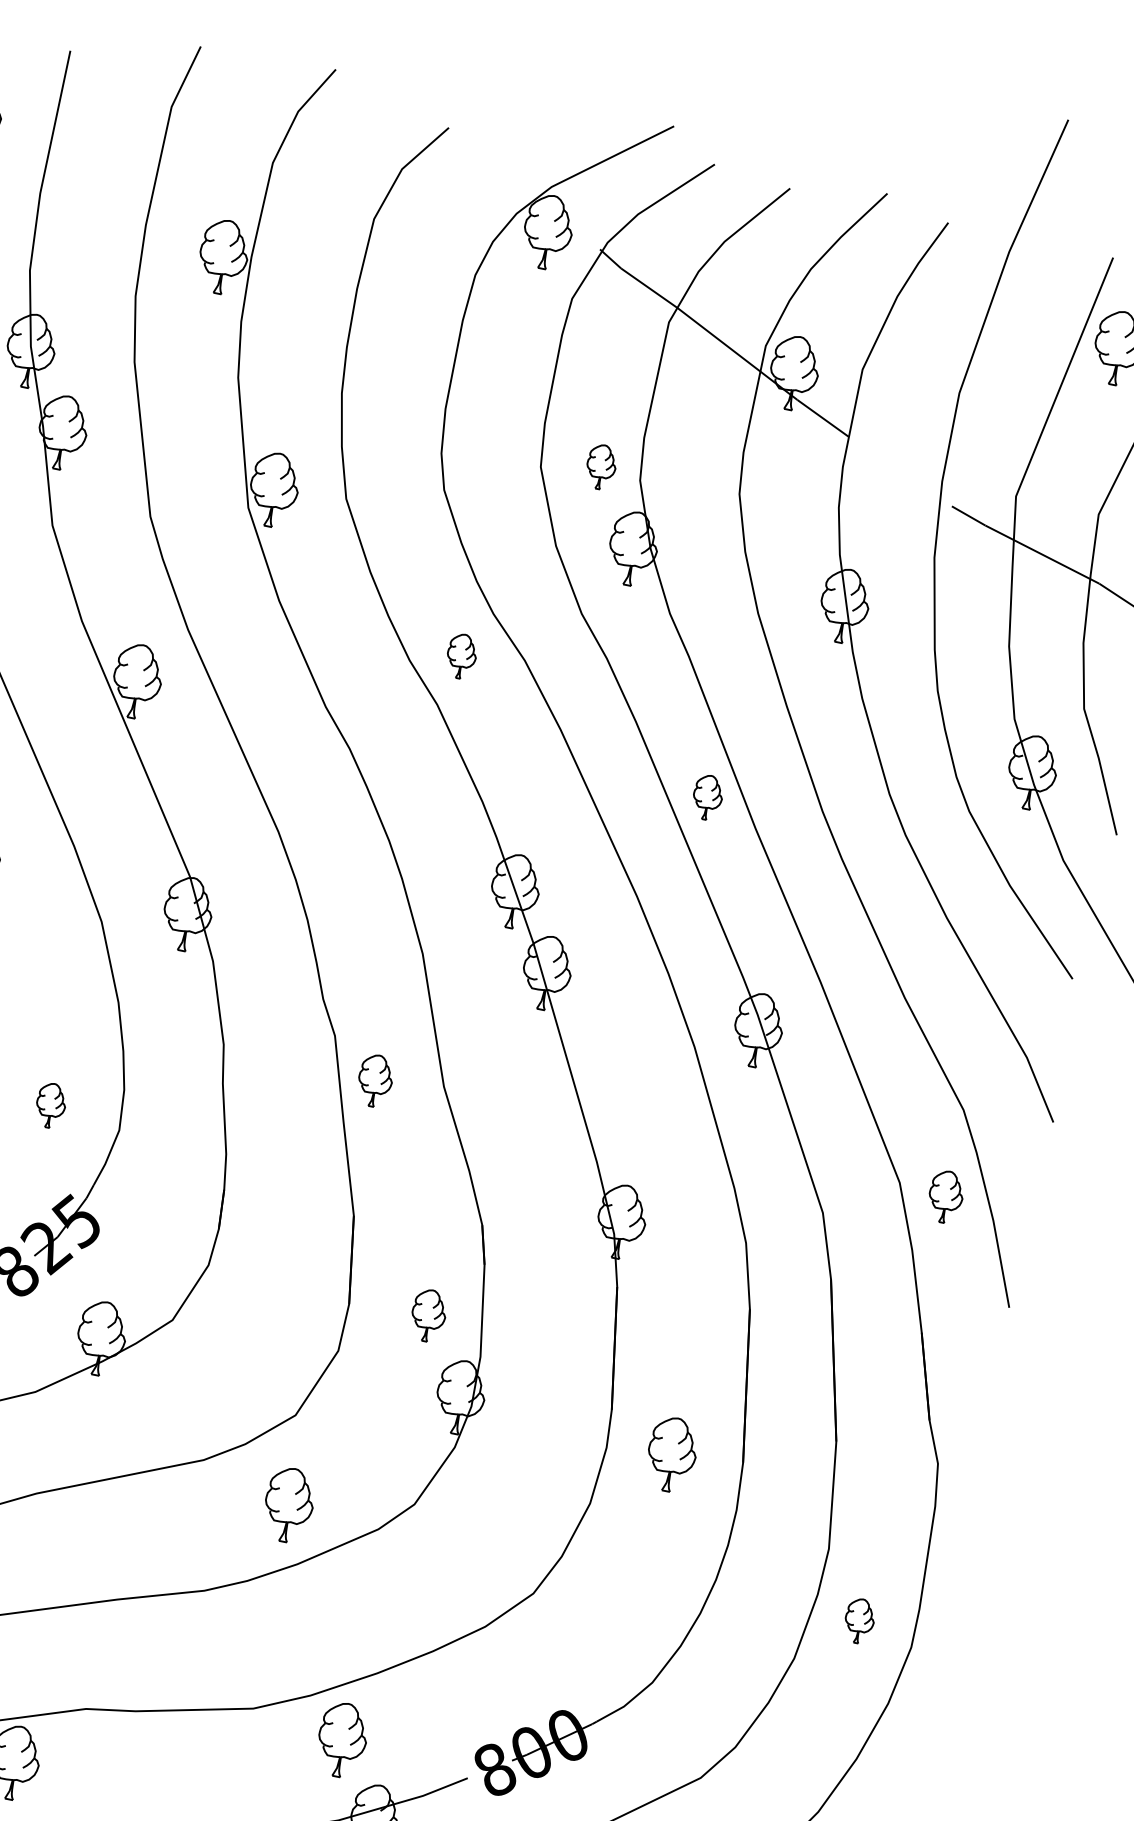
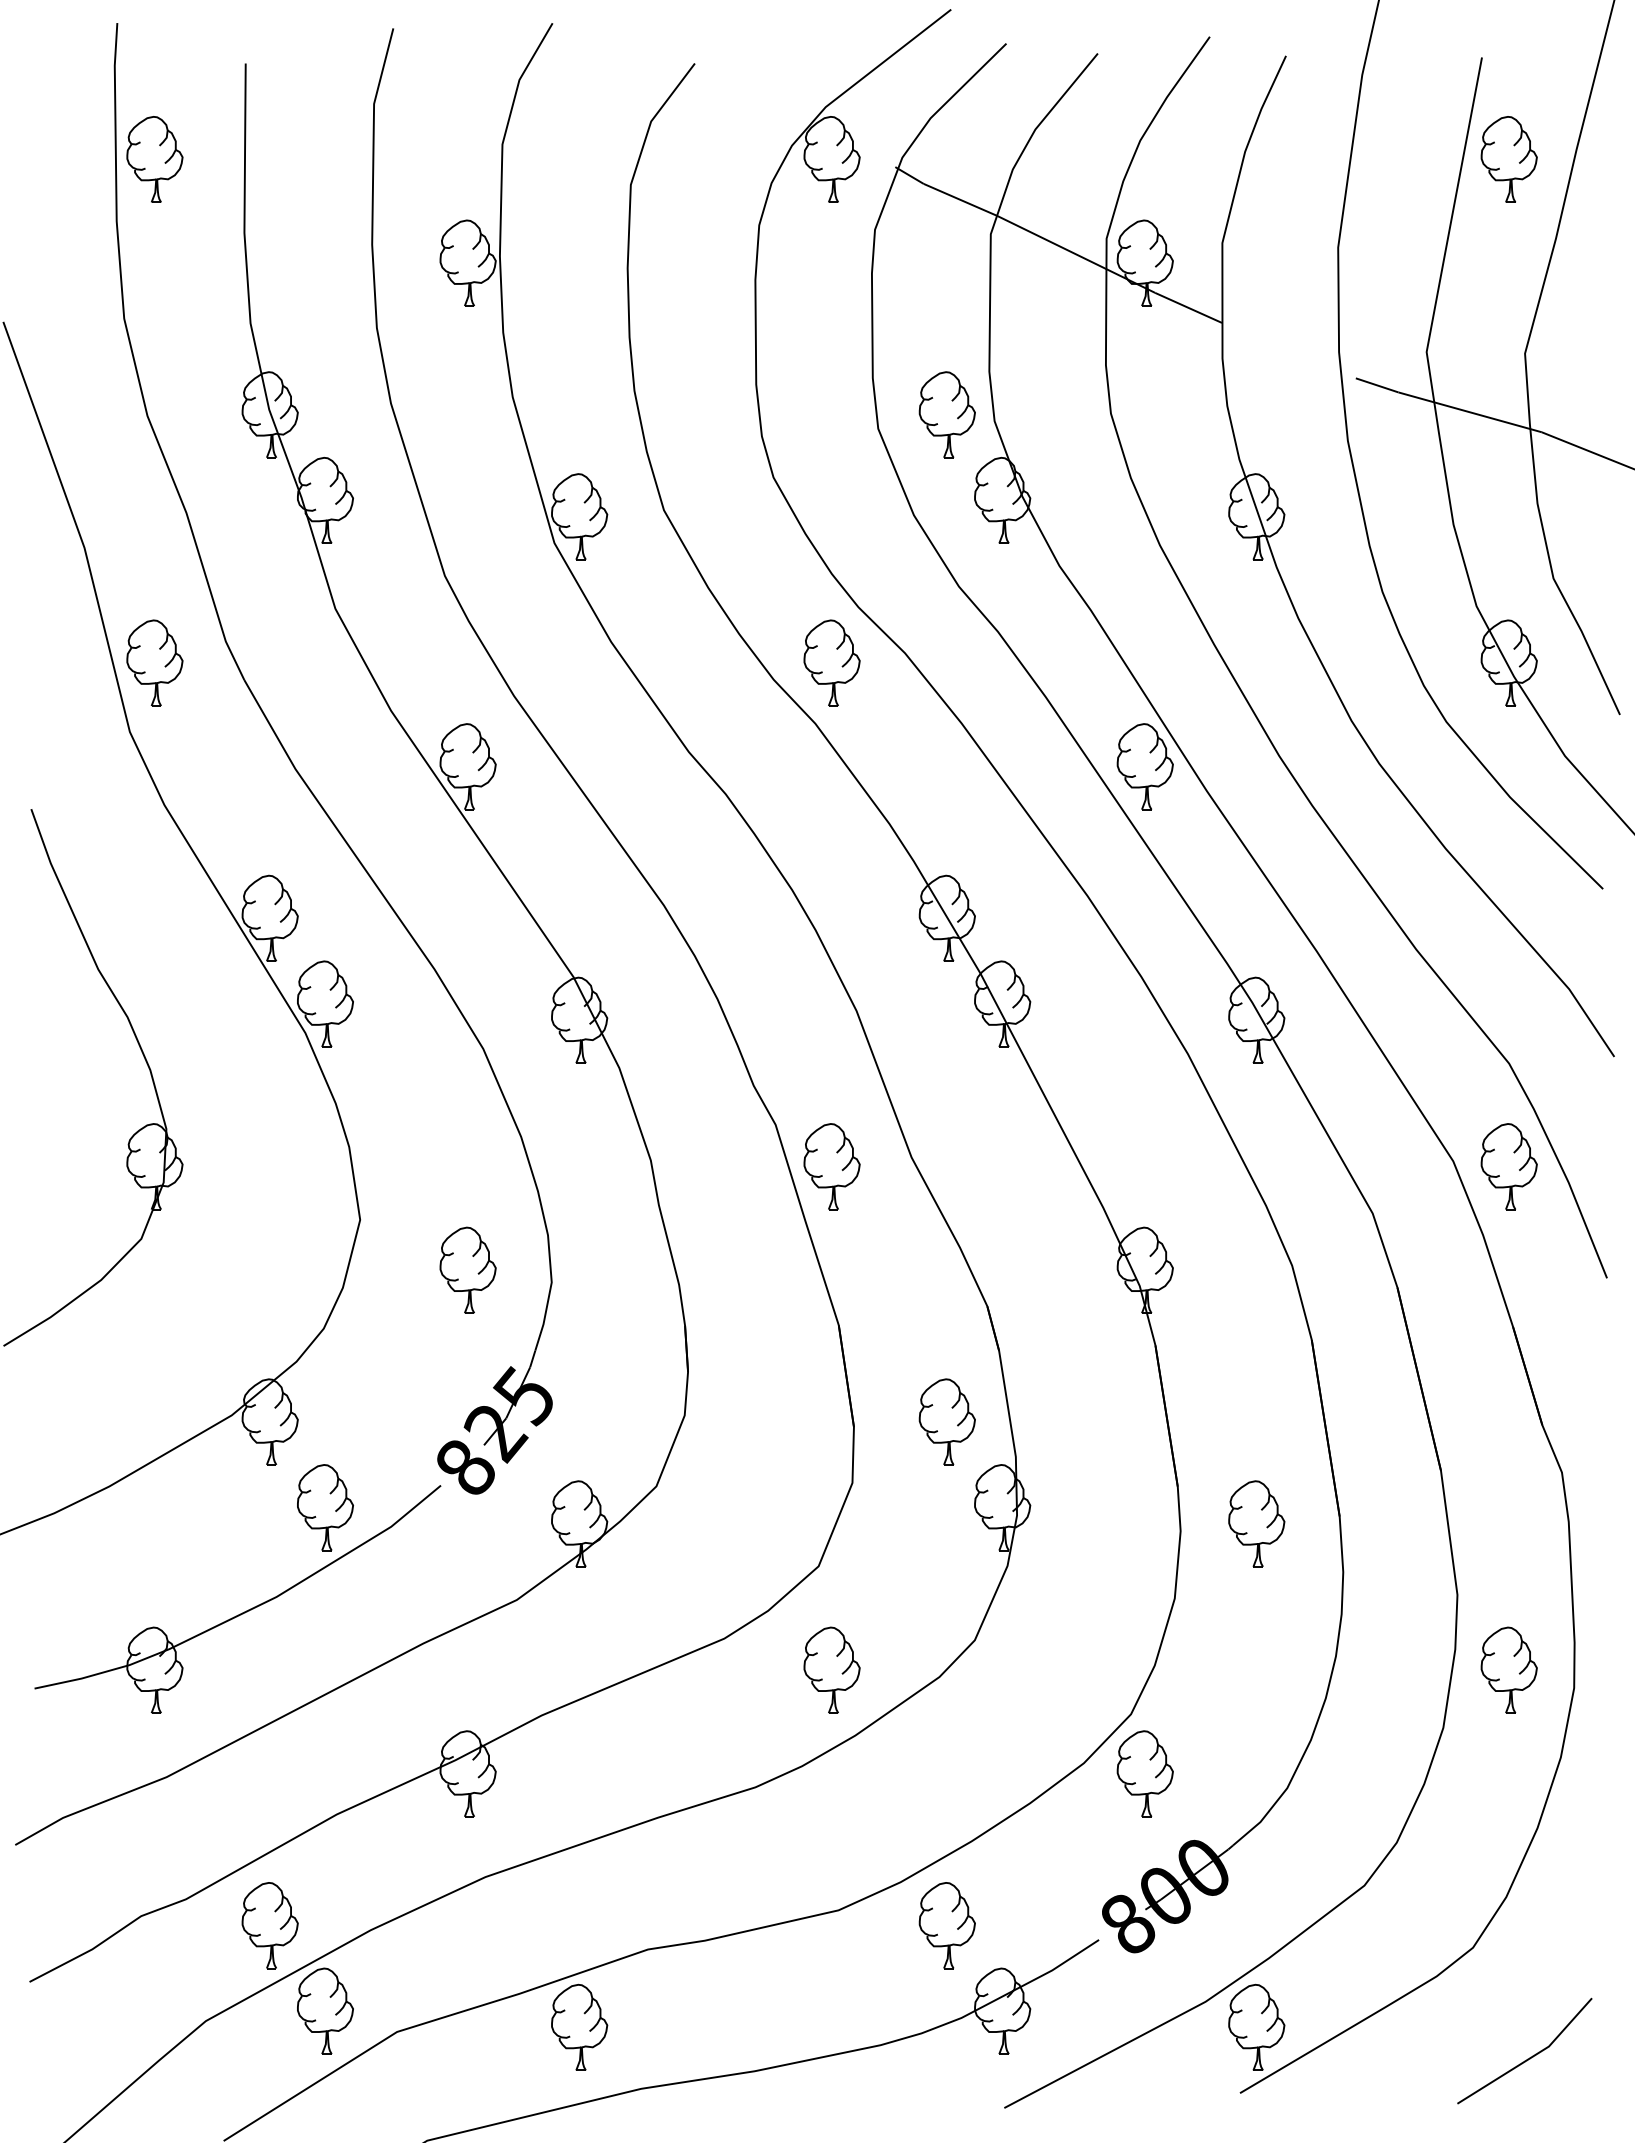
part: (600, 466) -> (946, 414), size x1.67
part: (461, 655) -> (831, 662), size x1.67
part: (707, 797) -> (1144, 766), size x1.67
part: (374, 1080) -> (831, 1166), size x1.43
part: (50, 1105) -> (467, 1269), size x1.67
part: (945, 1196) -> (1508, 1166), size x1.43
part: (428, 1315) -> (946, 1421), size x1.43
part: (859, 1620) -> (1508, 1669), size x1.67
part: (534, 1645) -> (1144, 1773), added

